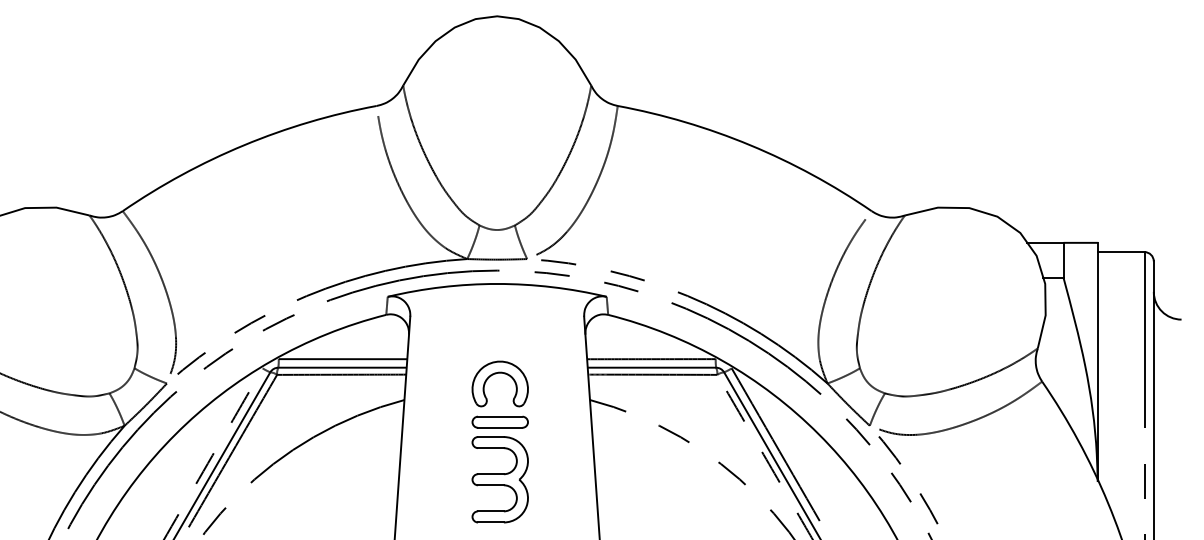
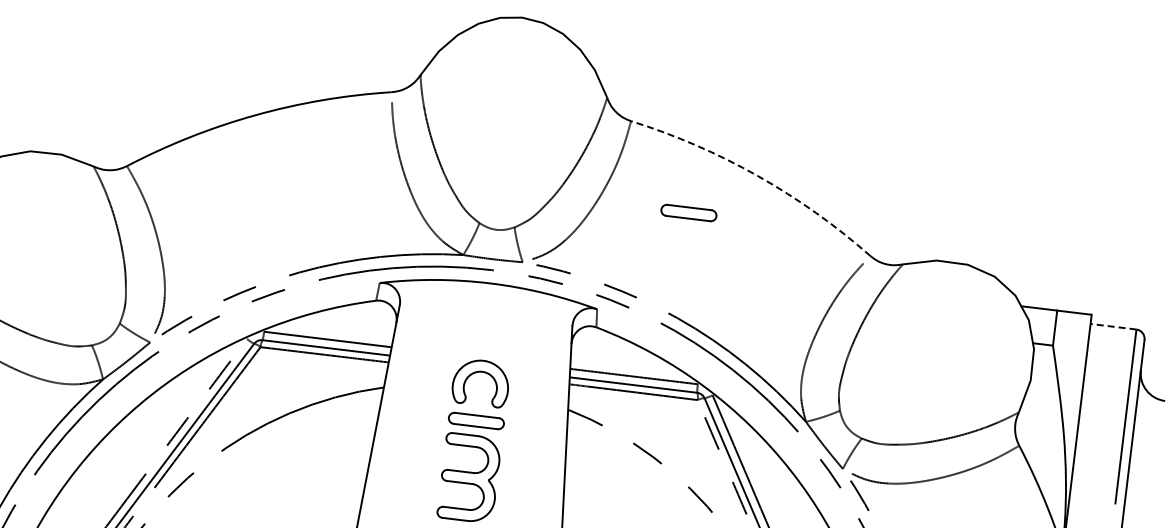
arc: (750, 145) -> (758, 176), solid -> dashed
part: (685, 189) -> (688, 212), added
line: (1120, 252) -> (1112, 327), solid -> dashed

